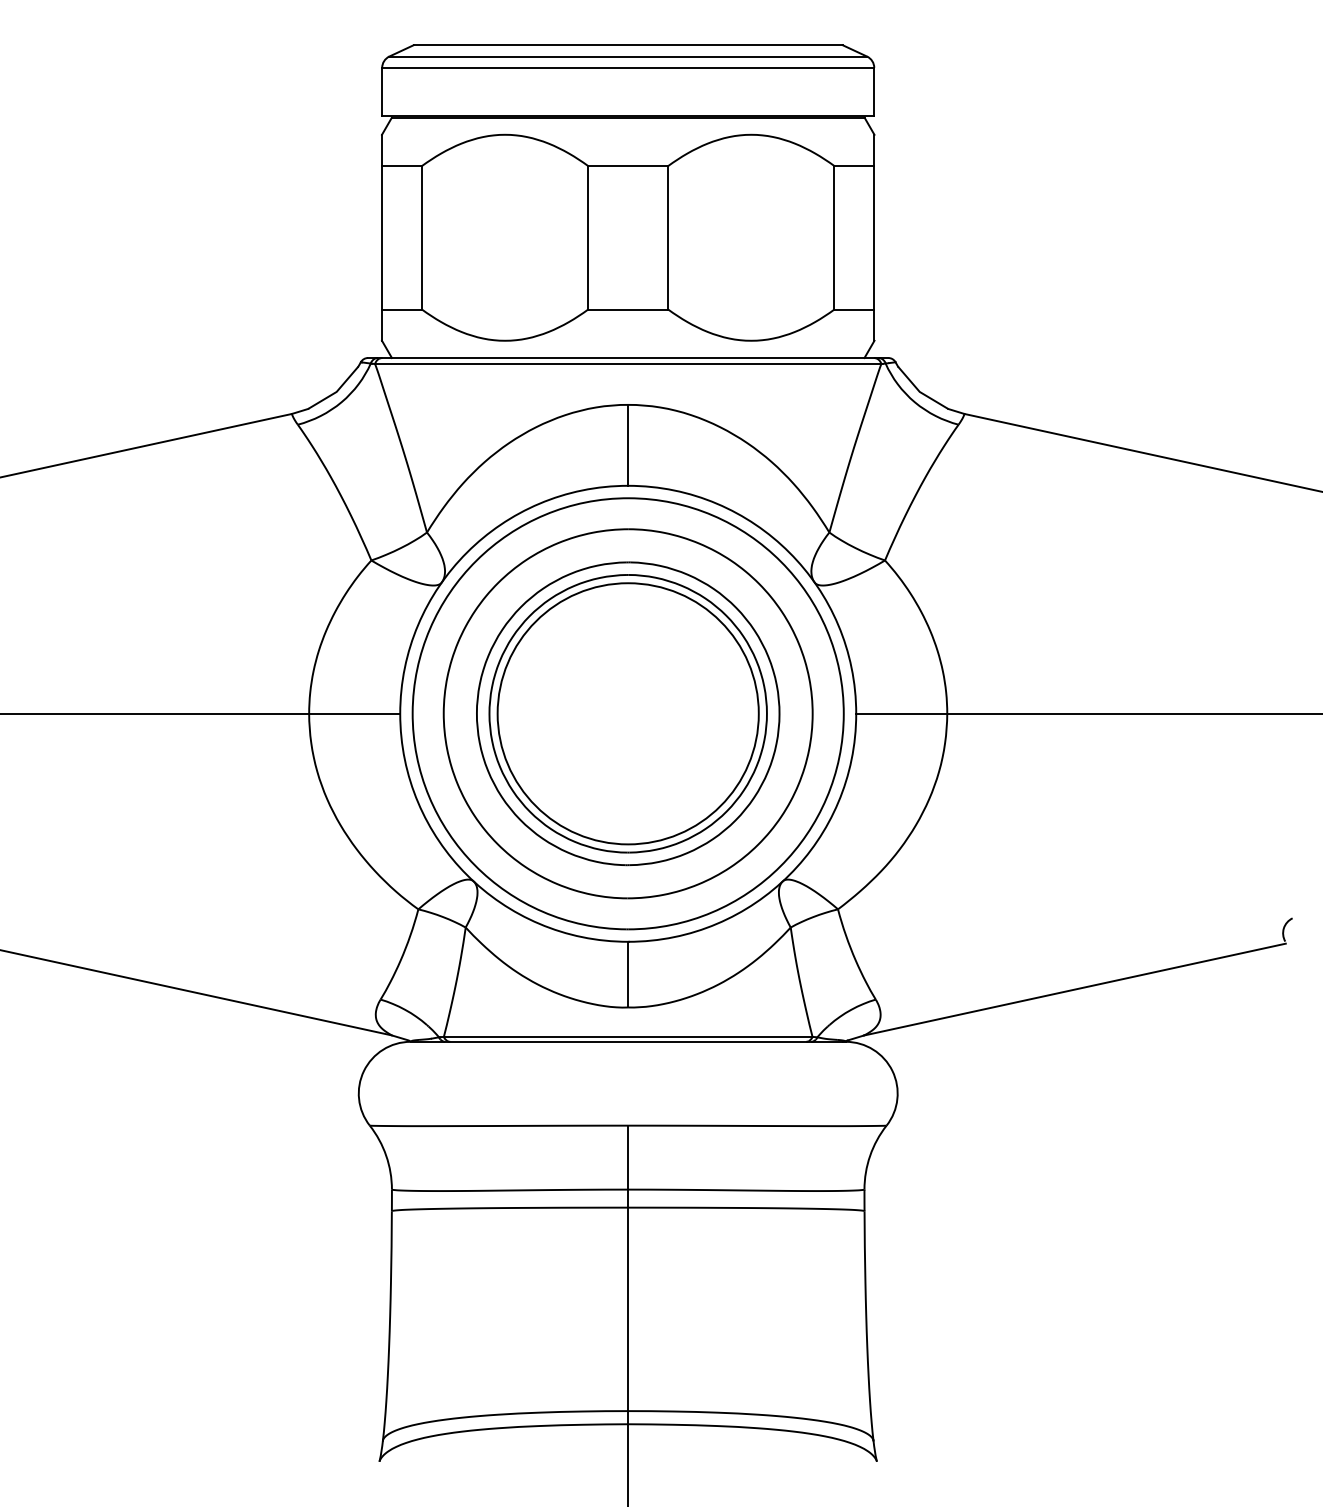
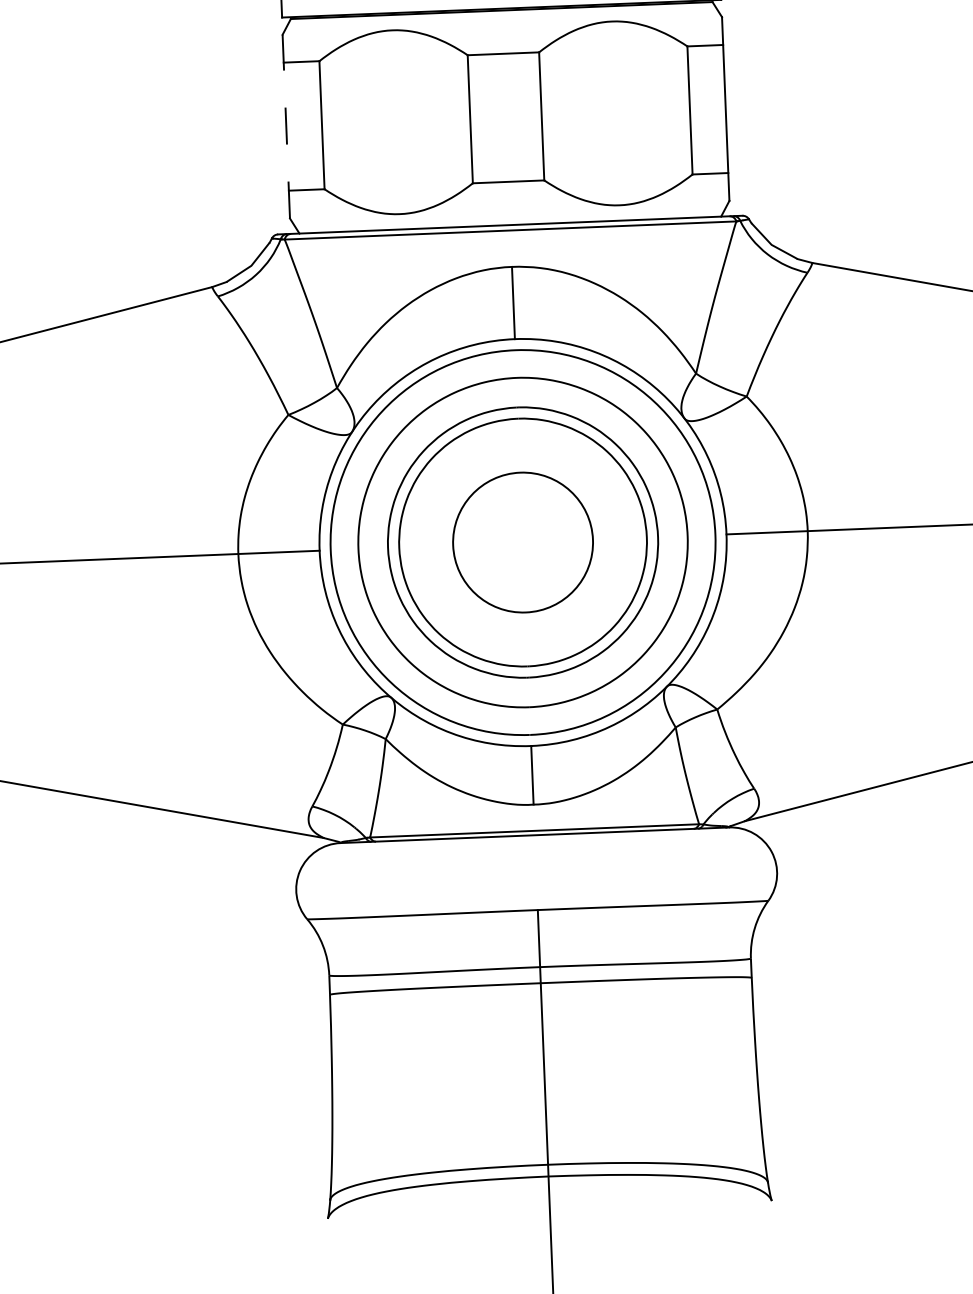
line: (381, 237) -> (285, 126), solid -> dashed
circle: (627, 713) -> (522, 542), size x0.6

